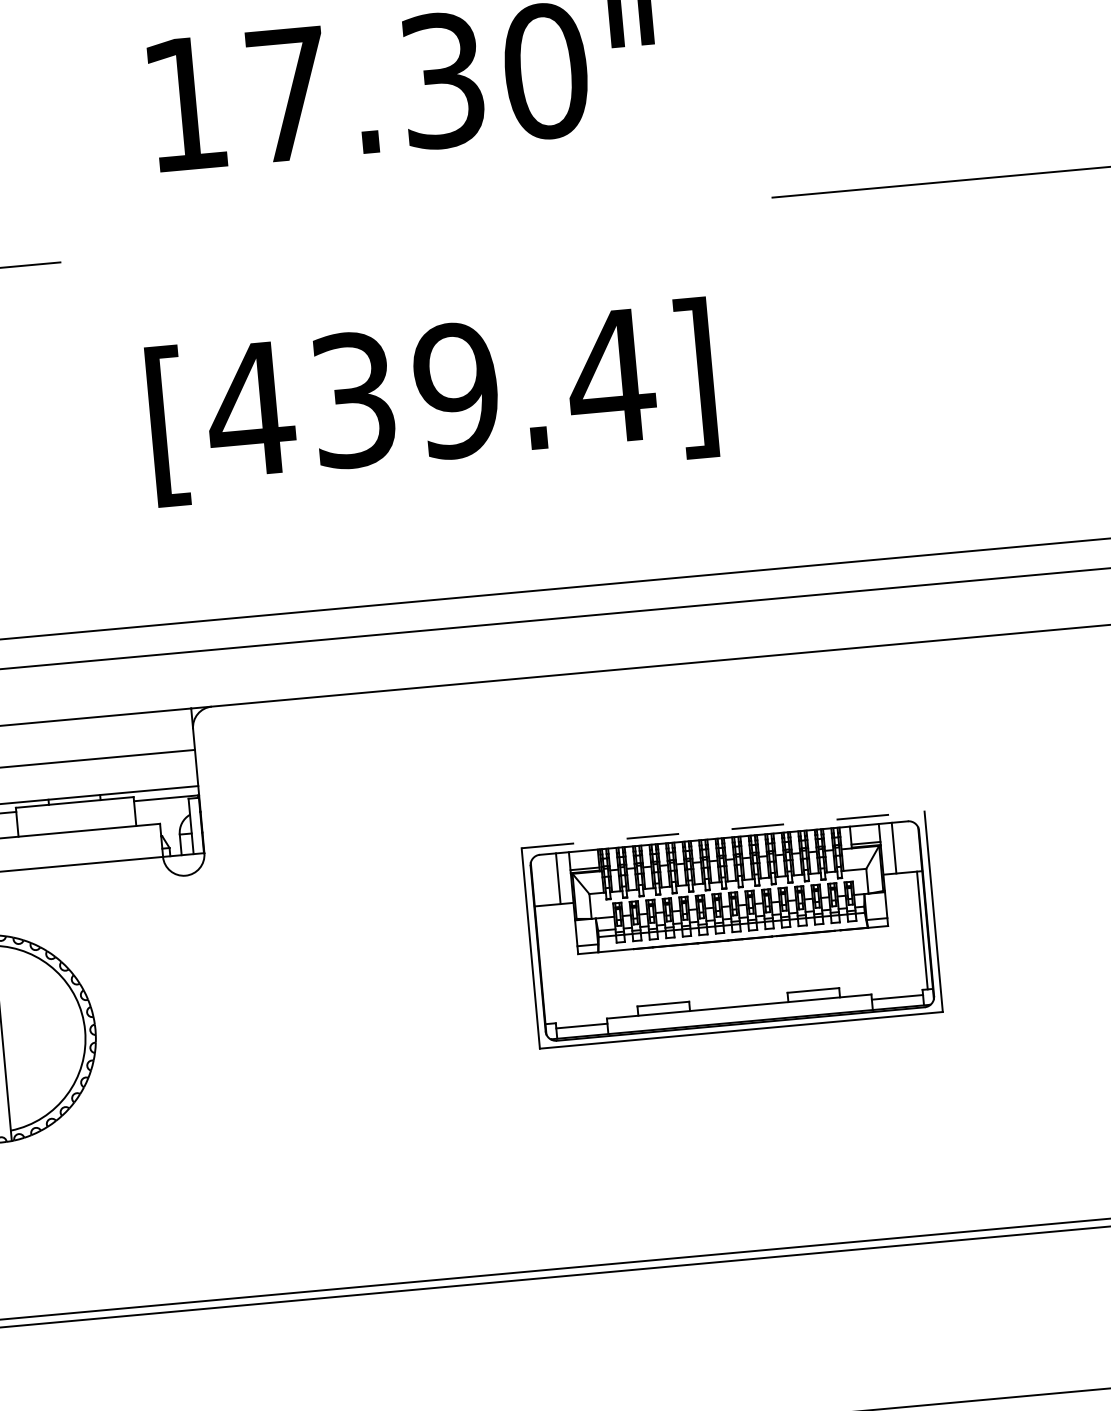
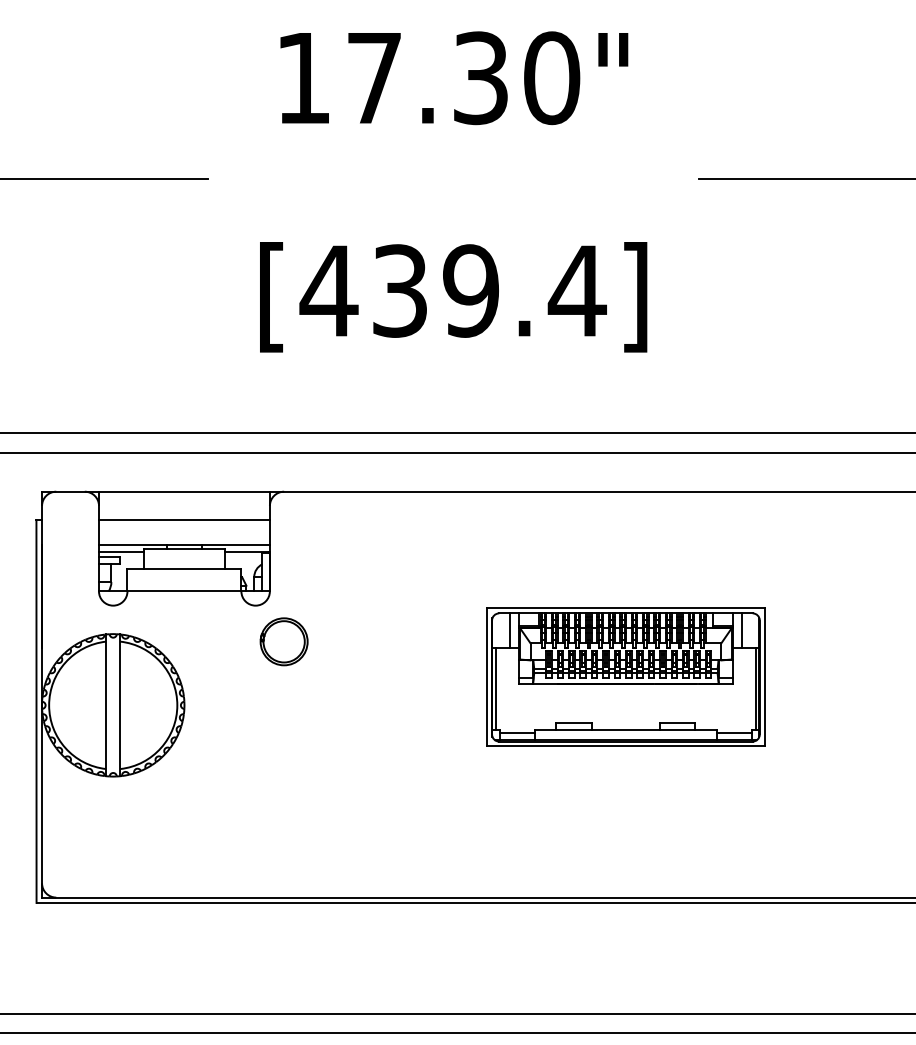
line: (722, 829) -> (625, 607), dashed -> solid
part: (230, 924) -> (283, 641), added
line: (544, 964) -> (495, 688), added

